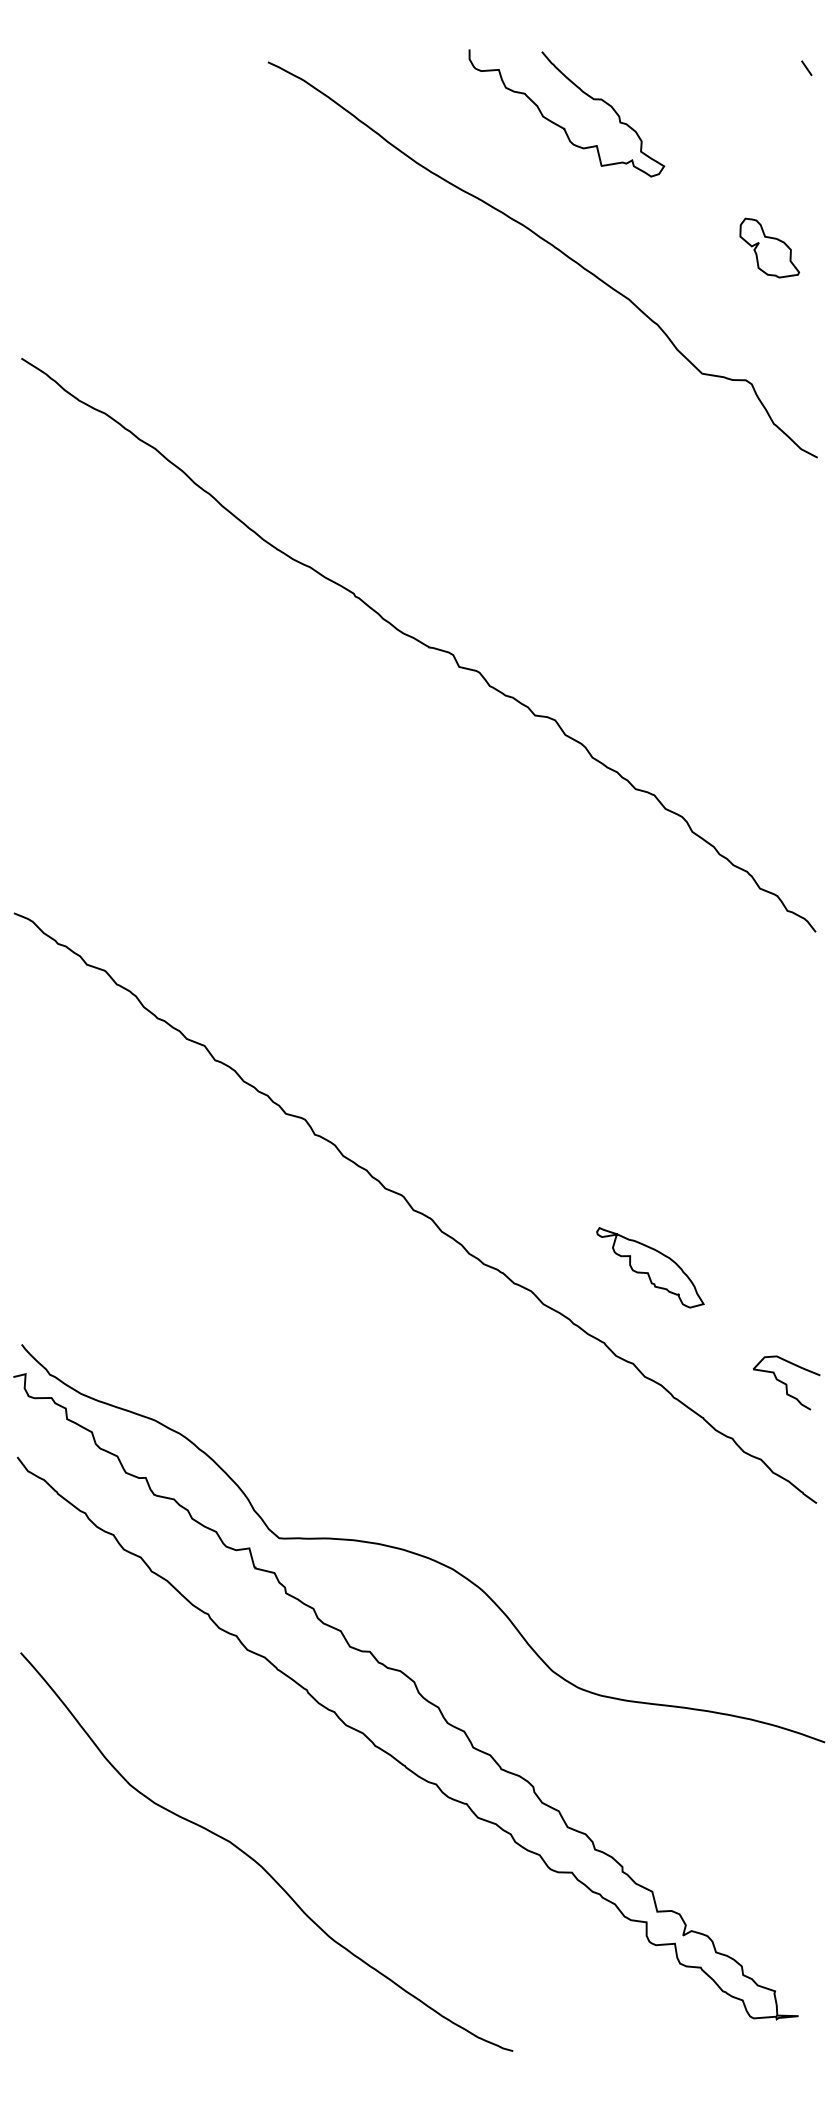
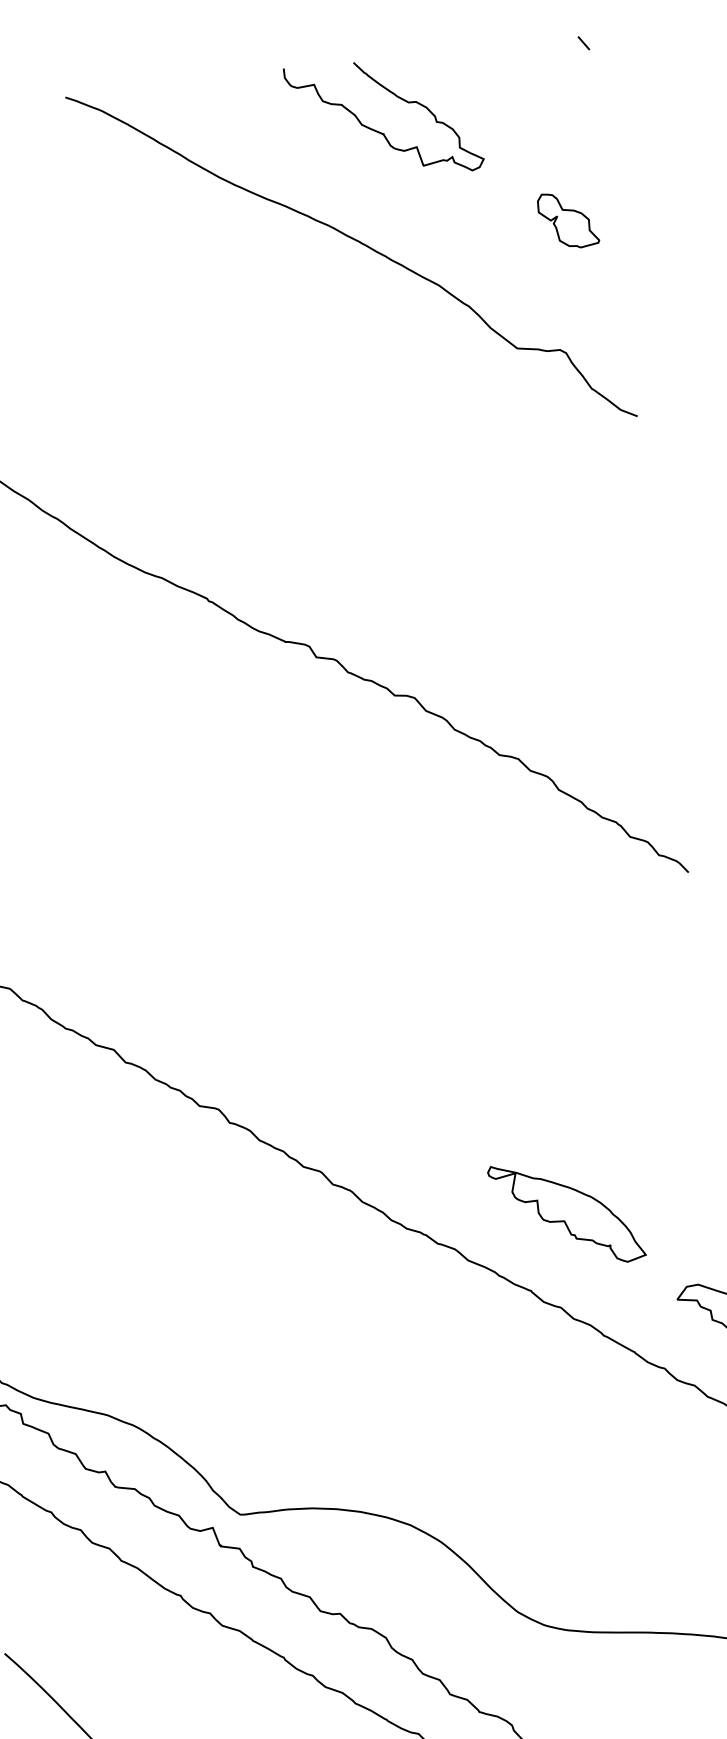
curve: (560, 125) -> (379, 131), moved
part: (650, 1267) -> (567, 1213), size x1.43

